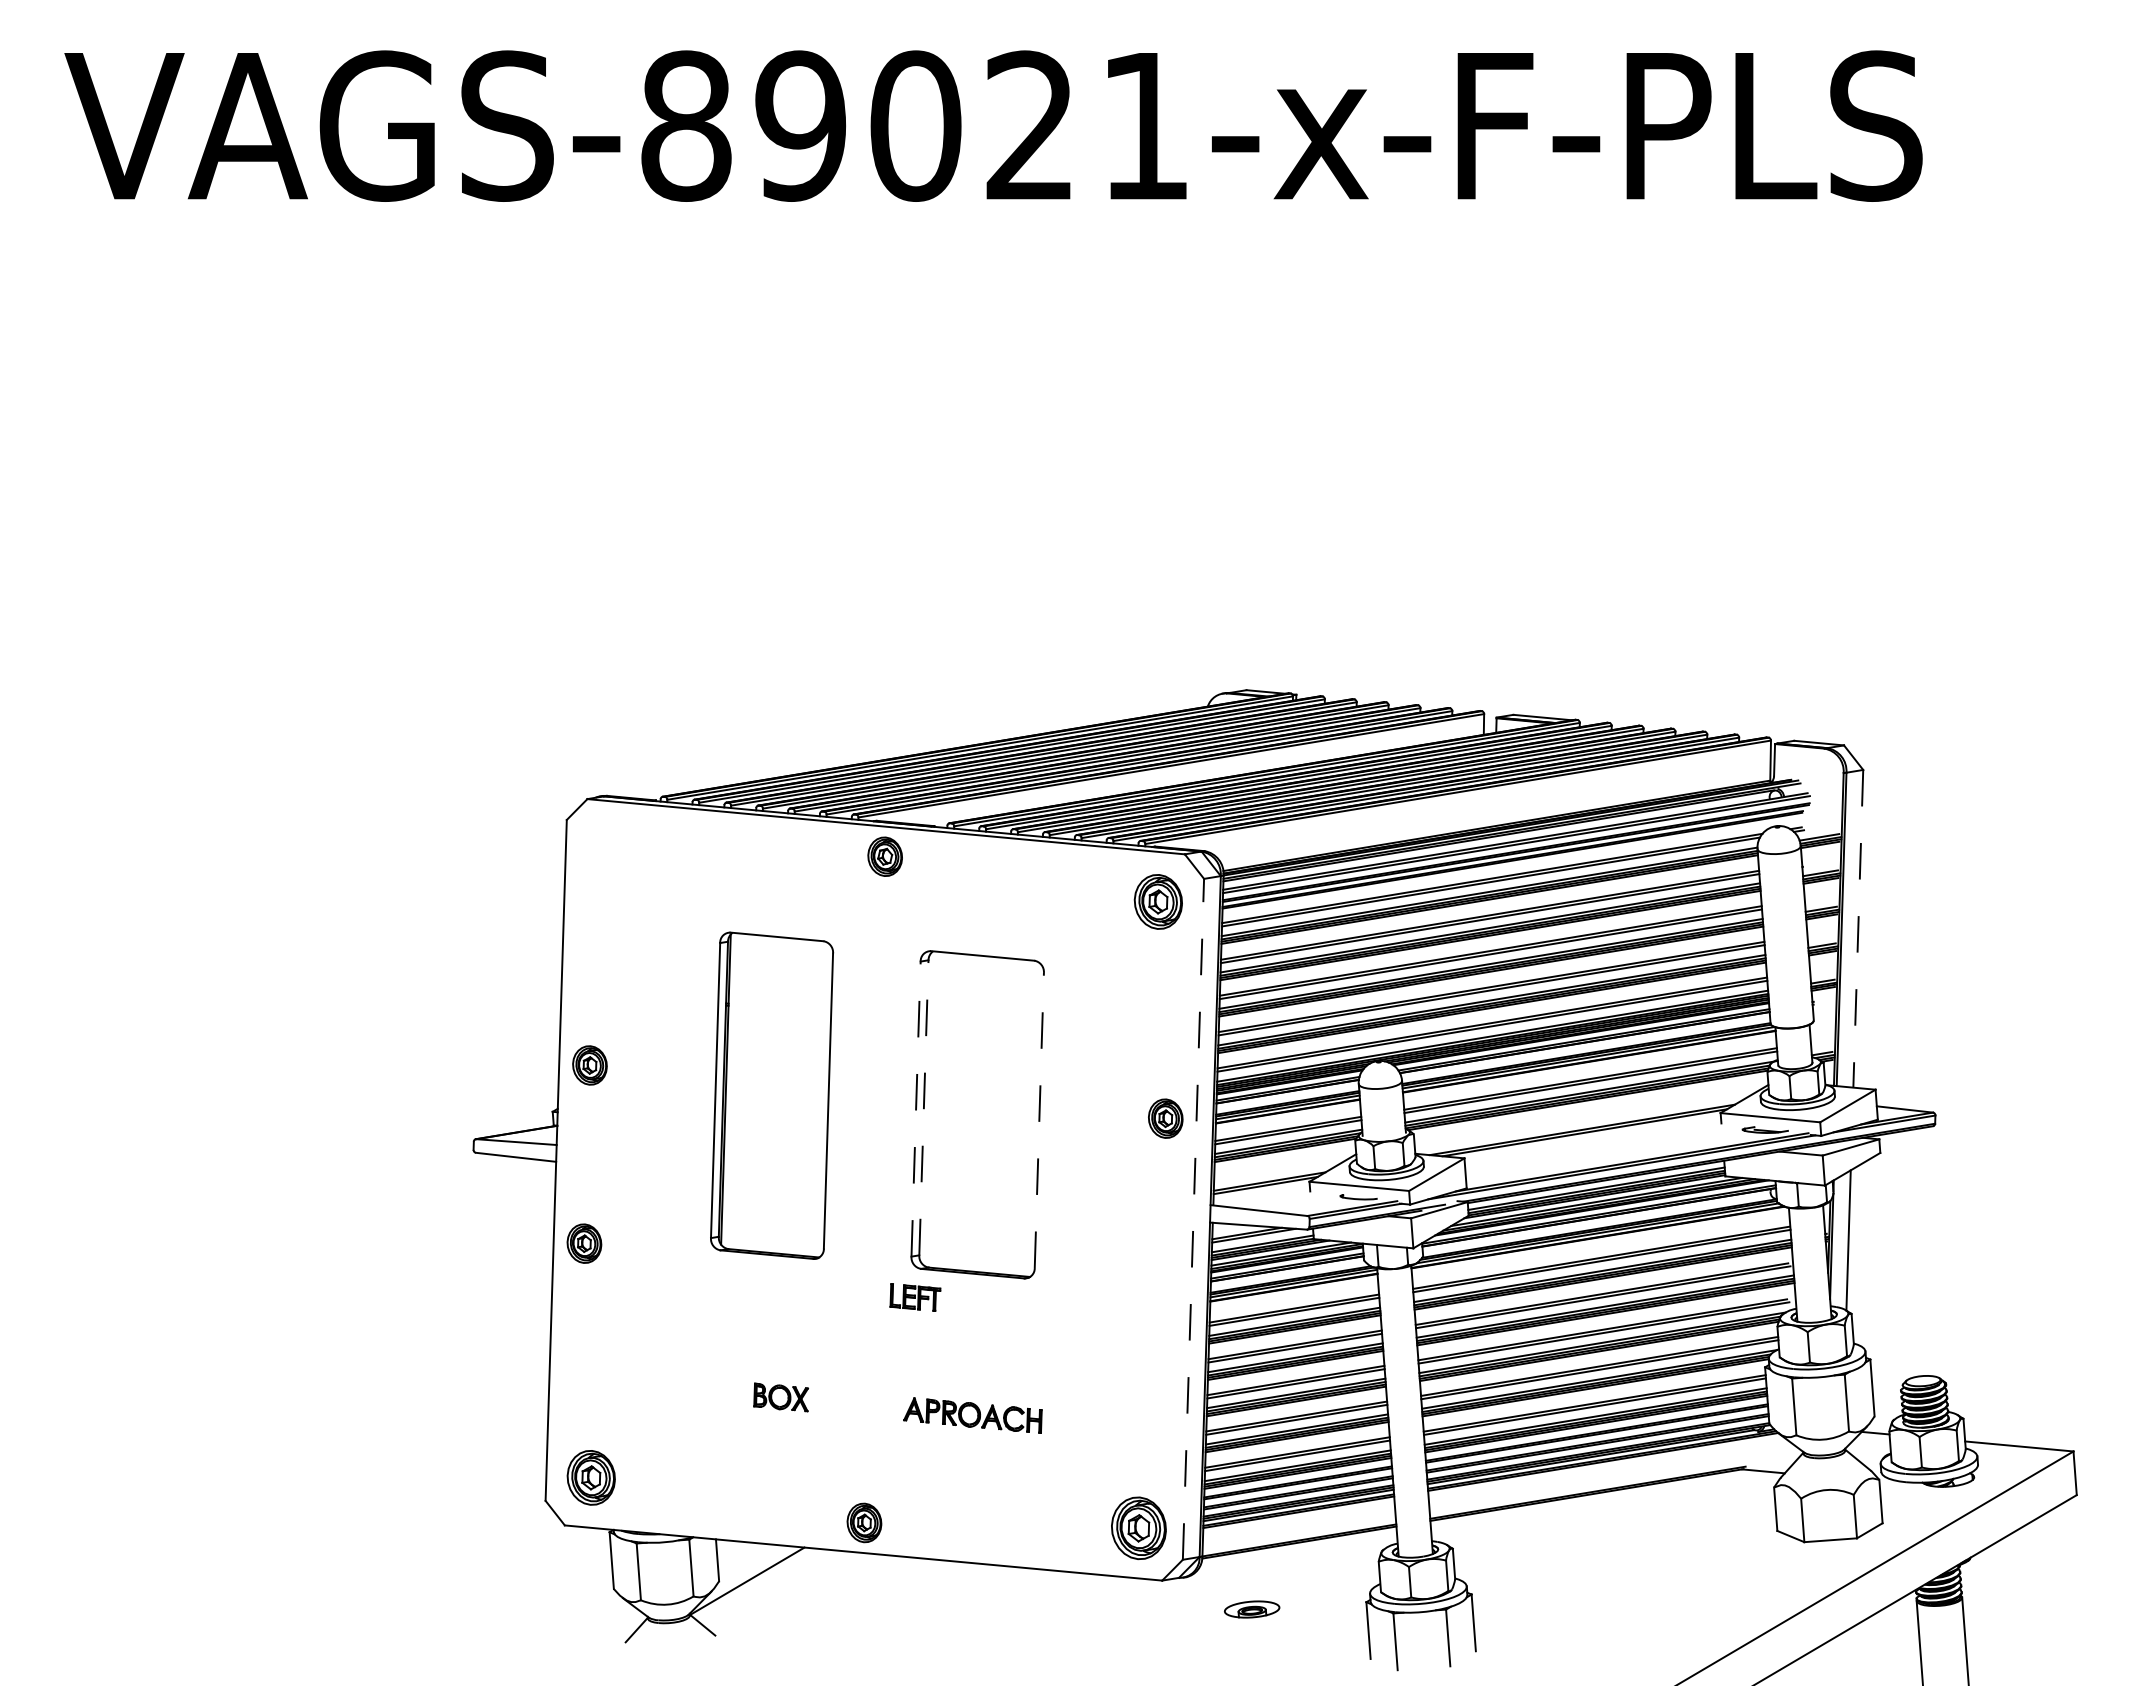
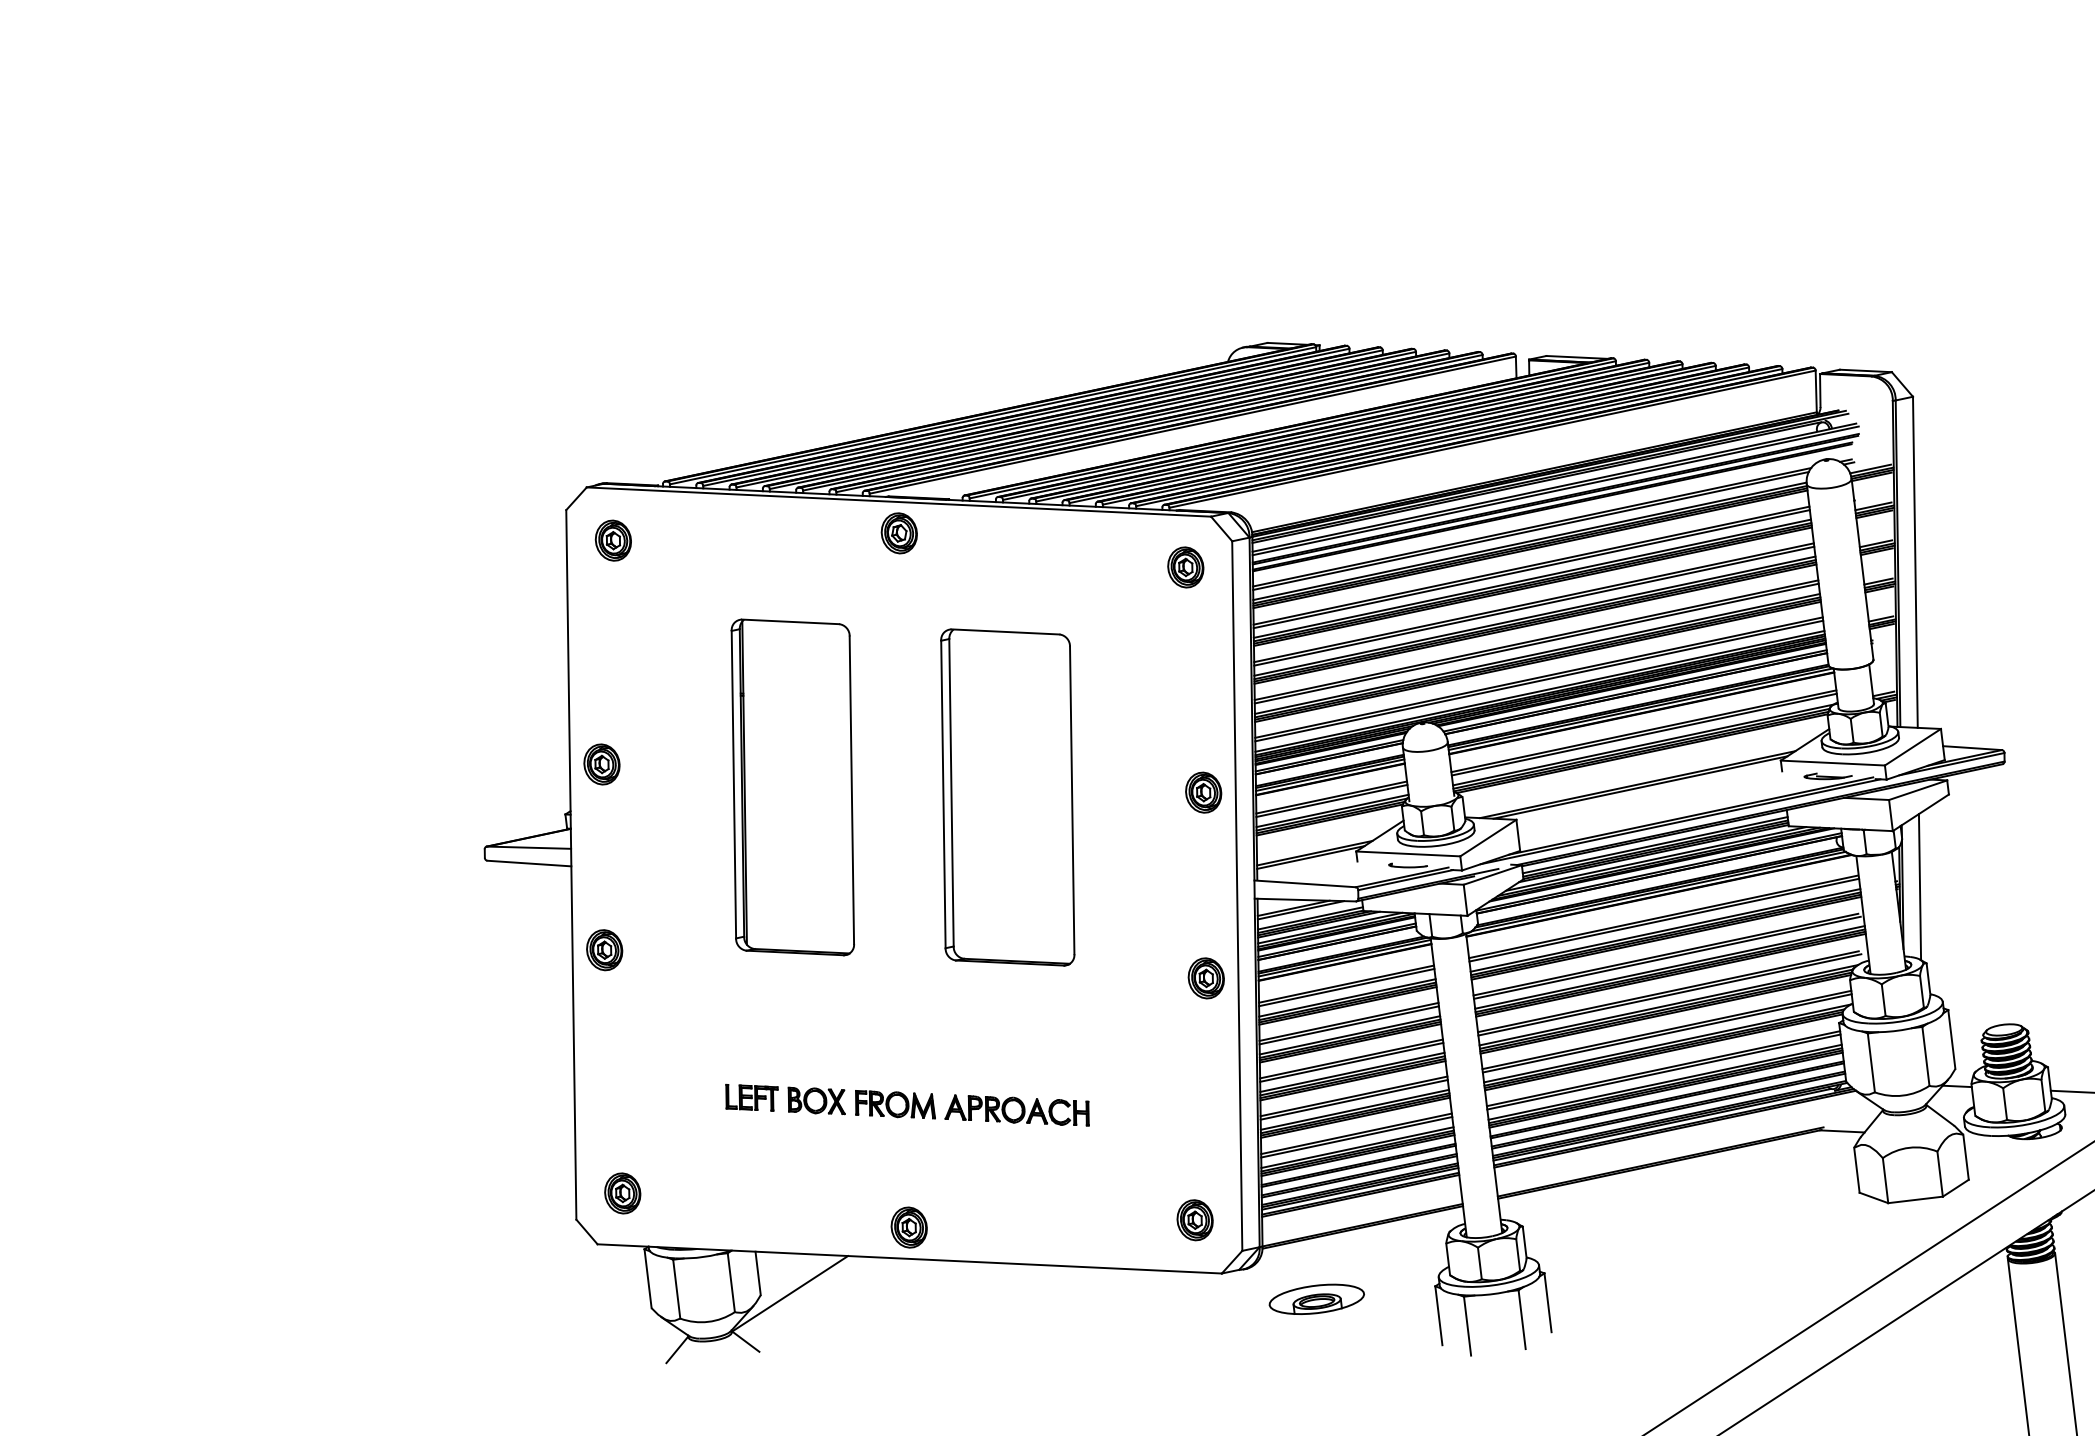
part: (610, 851) -> (613, 540), added
part: (1158, 901) -> (1185, 566), size x0.71
line: (1858, 928) -> (1915, 562), dashed -> solid
line: (923, 1107) -> (951, 792), dashed -> solid
line: (916, 1109) -> (943, 794), dashed -> solid
line: (1039, 1120) -> (1072, 800), dashed -> solid
line: (1193, 1219) -> (1237, 896), dashed -> solid
part: (1159, 1296) -> (1205, 977), added
part: (915, 1297) -> (752, 1097), moved
part: (855, 1404) -> (894, 1104), added
part: (590, 1477) -> (622, 1193), size x0.71
part: (1138, 1528) -> (1194, 1220), size x0.62
part: (1251, 1609) -> (1316, 1299), size x1.67

